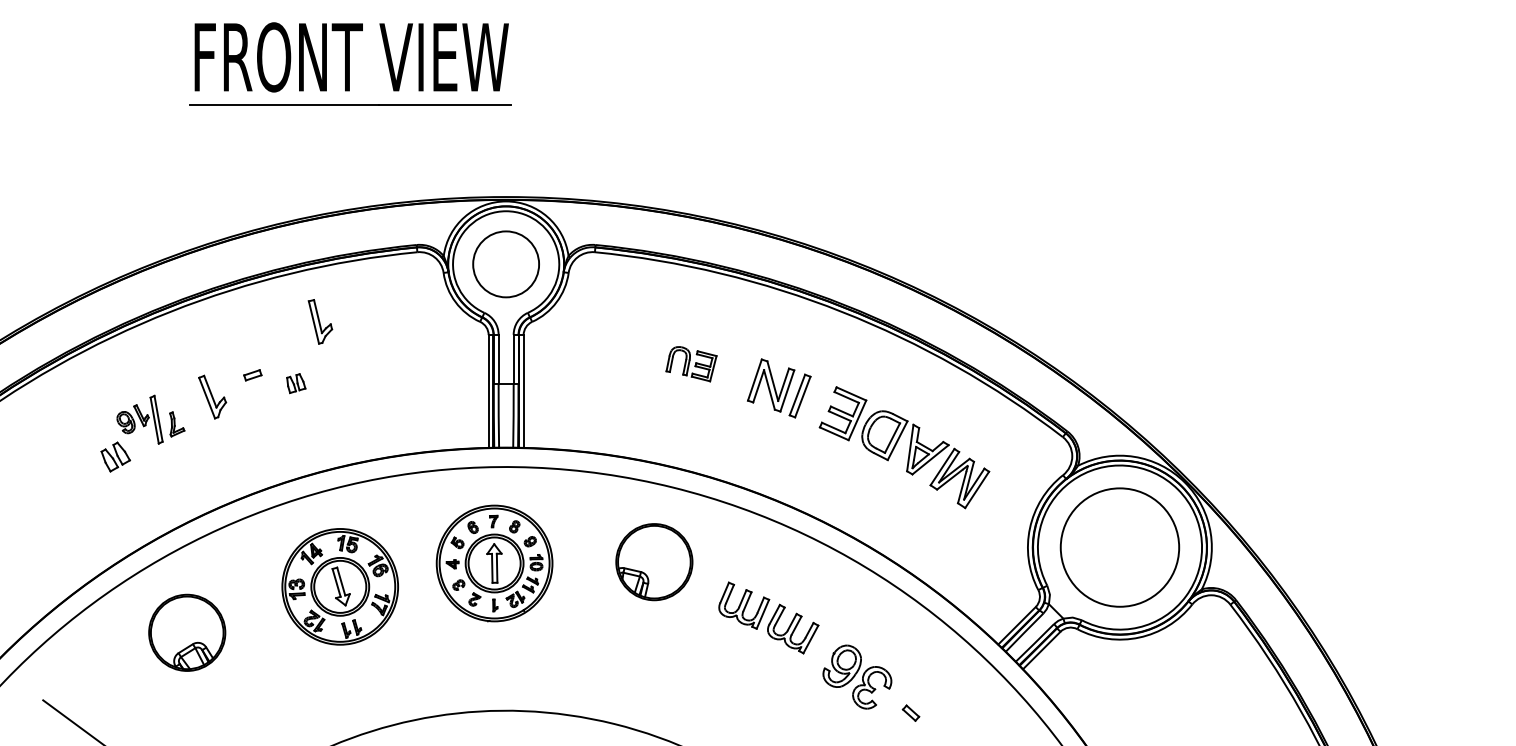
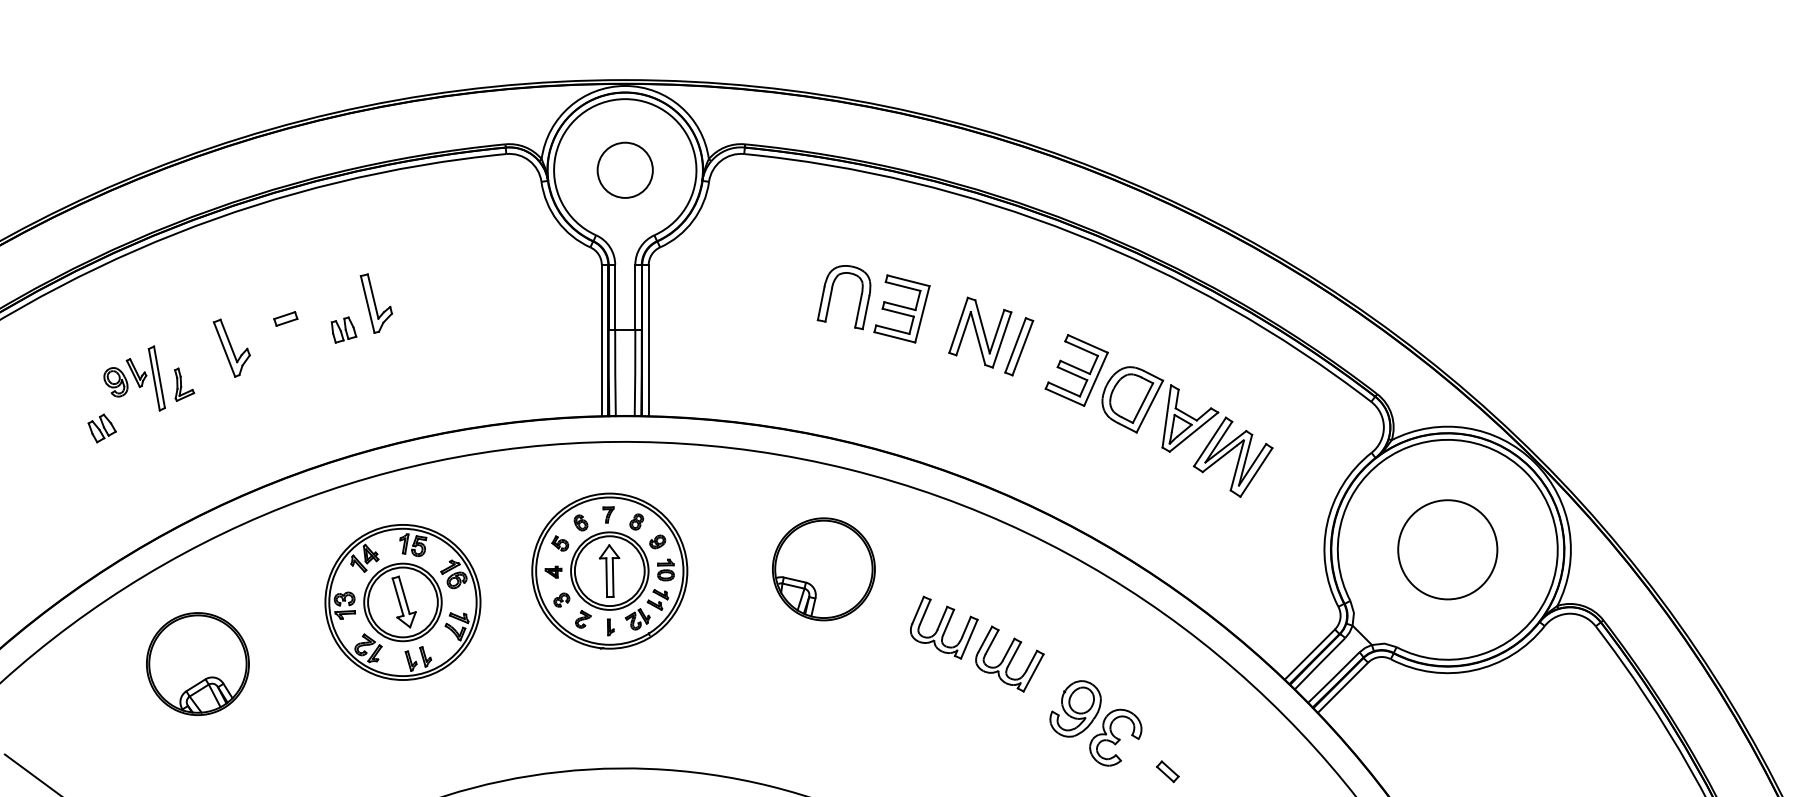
circle: (505, 264) -> (624, 170), size x0.62
part: (320, 321) -> (376, 303), moved
part: (691, 363) -> (873, 303), size x1.67
part: (115, 456) -> (101, 427), size x0.71
circle: (1119, 547) -> (1447, 549), size x0.62

